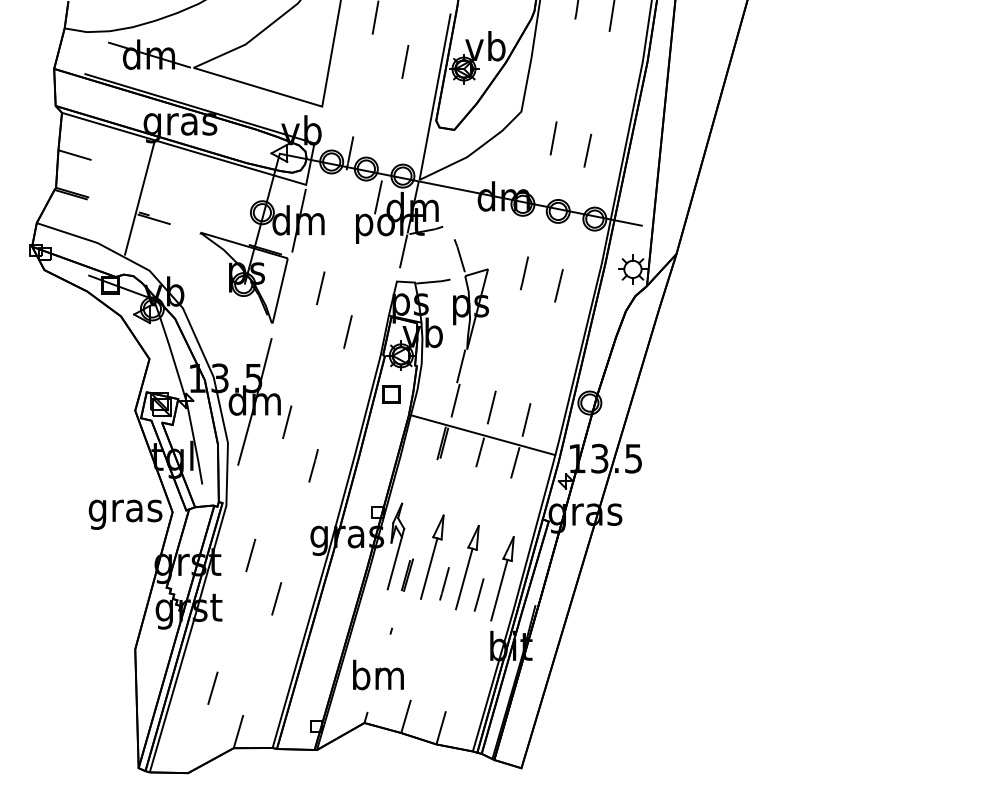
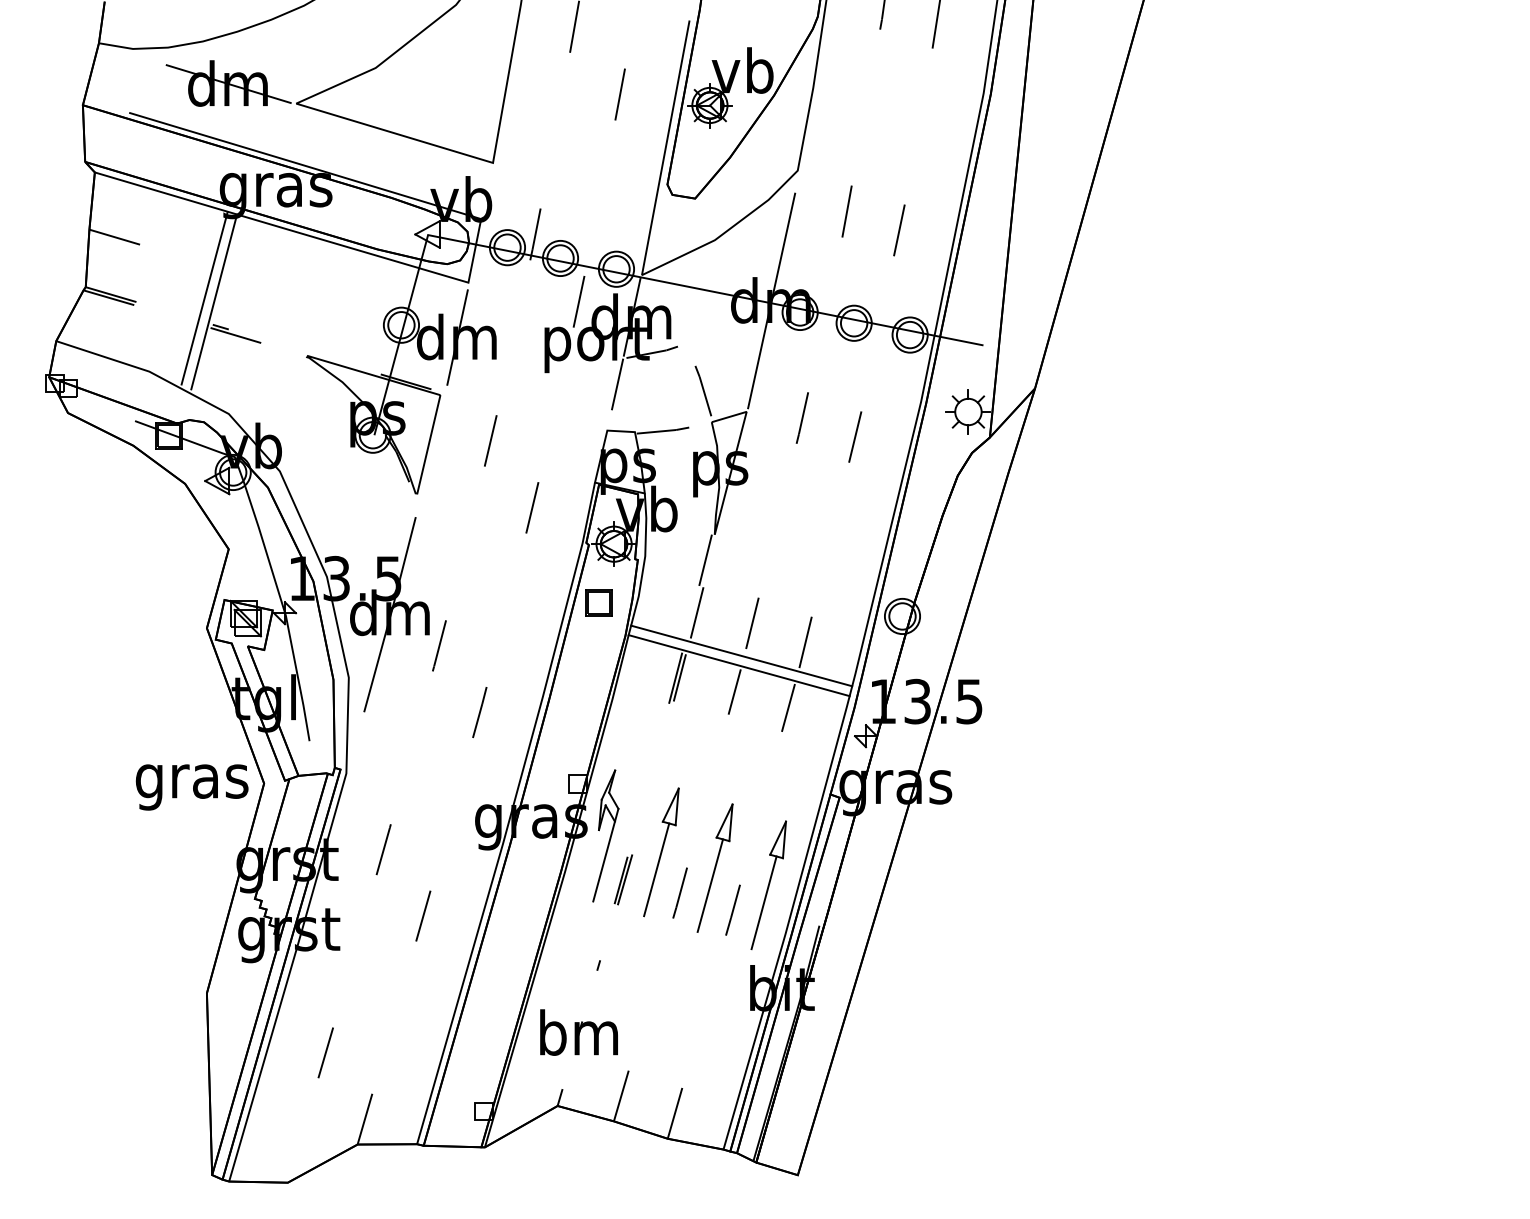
line: (133, 195) -> (204, 298), added
line: (503, 196) -> (770, 300), added
line: (484, 428) -> (741, 655), added

